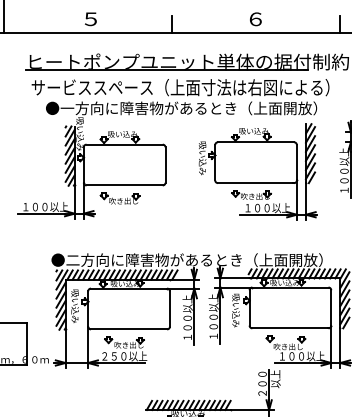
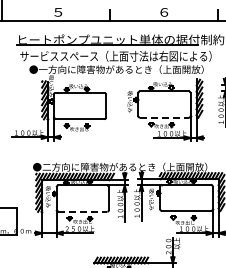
line: (256, 182) -> (164, 117), solid -> dashed
line: (130, 329) -> (83, 211), solid -> dashed

